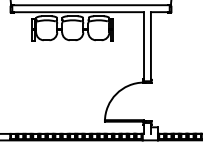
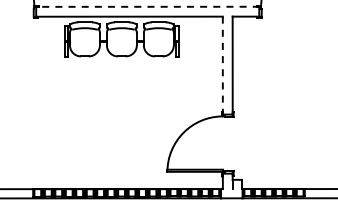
line: (90, 5) -> (147, 6), solid -> dashed
line: (143, 46) -> (222, 65), solid -> dashed

